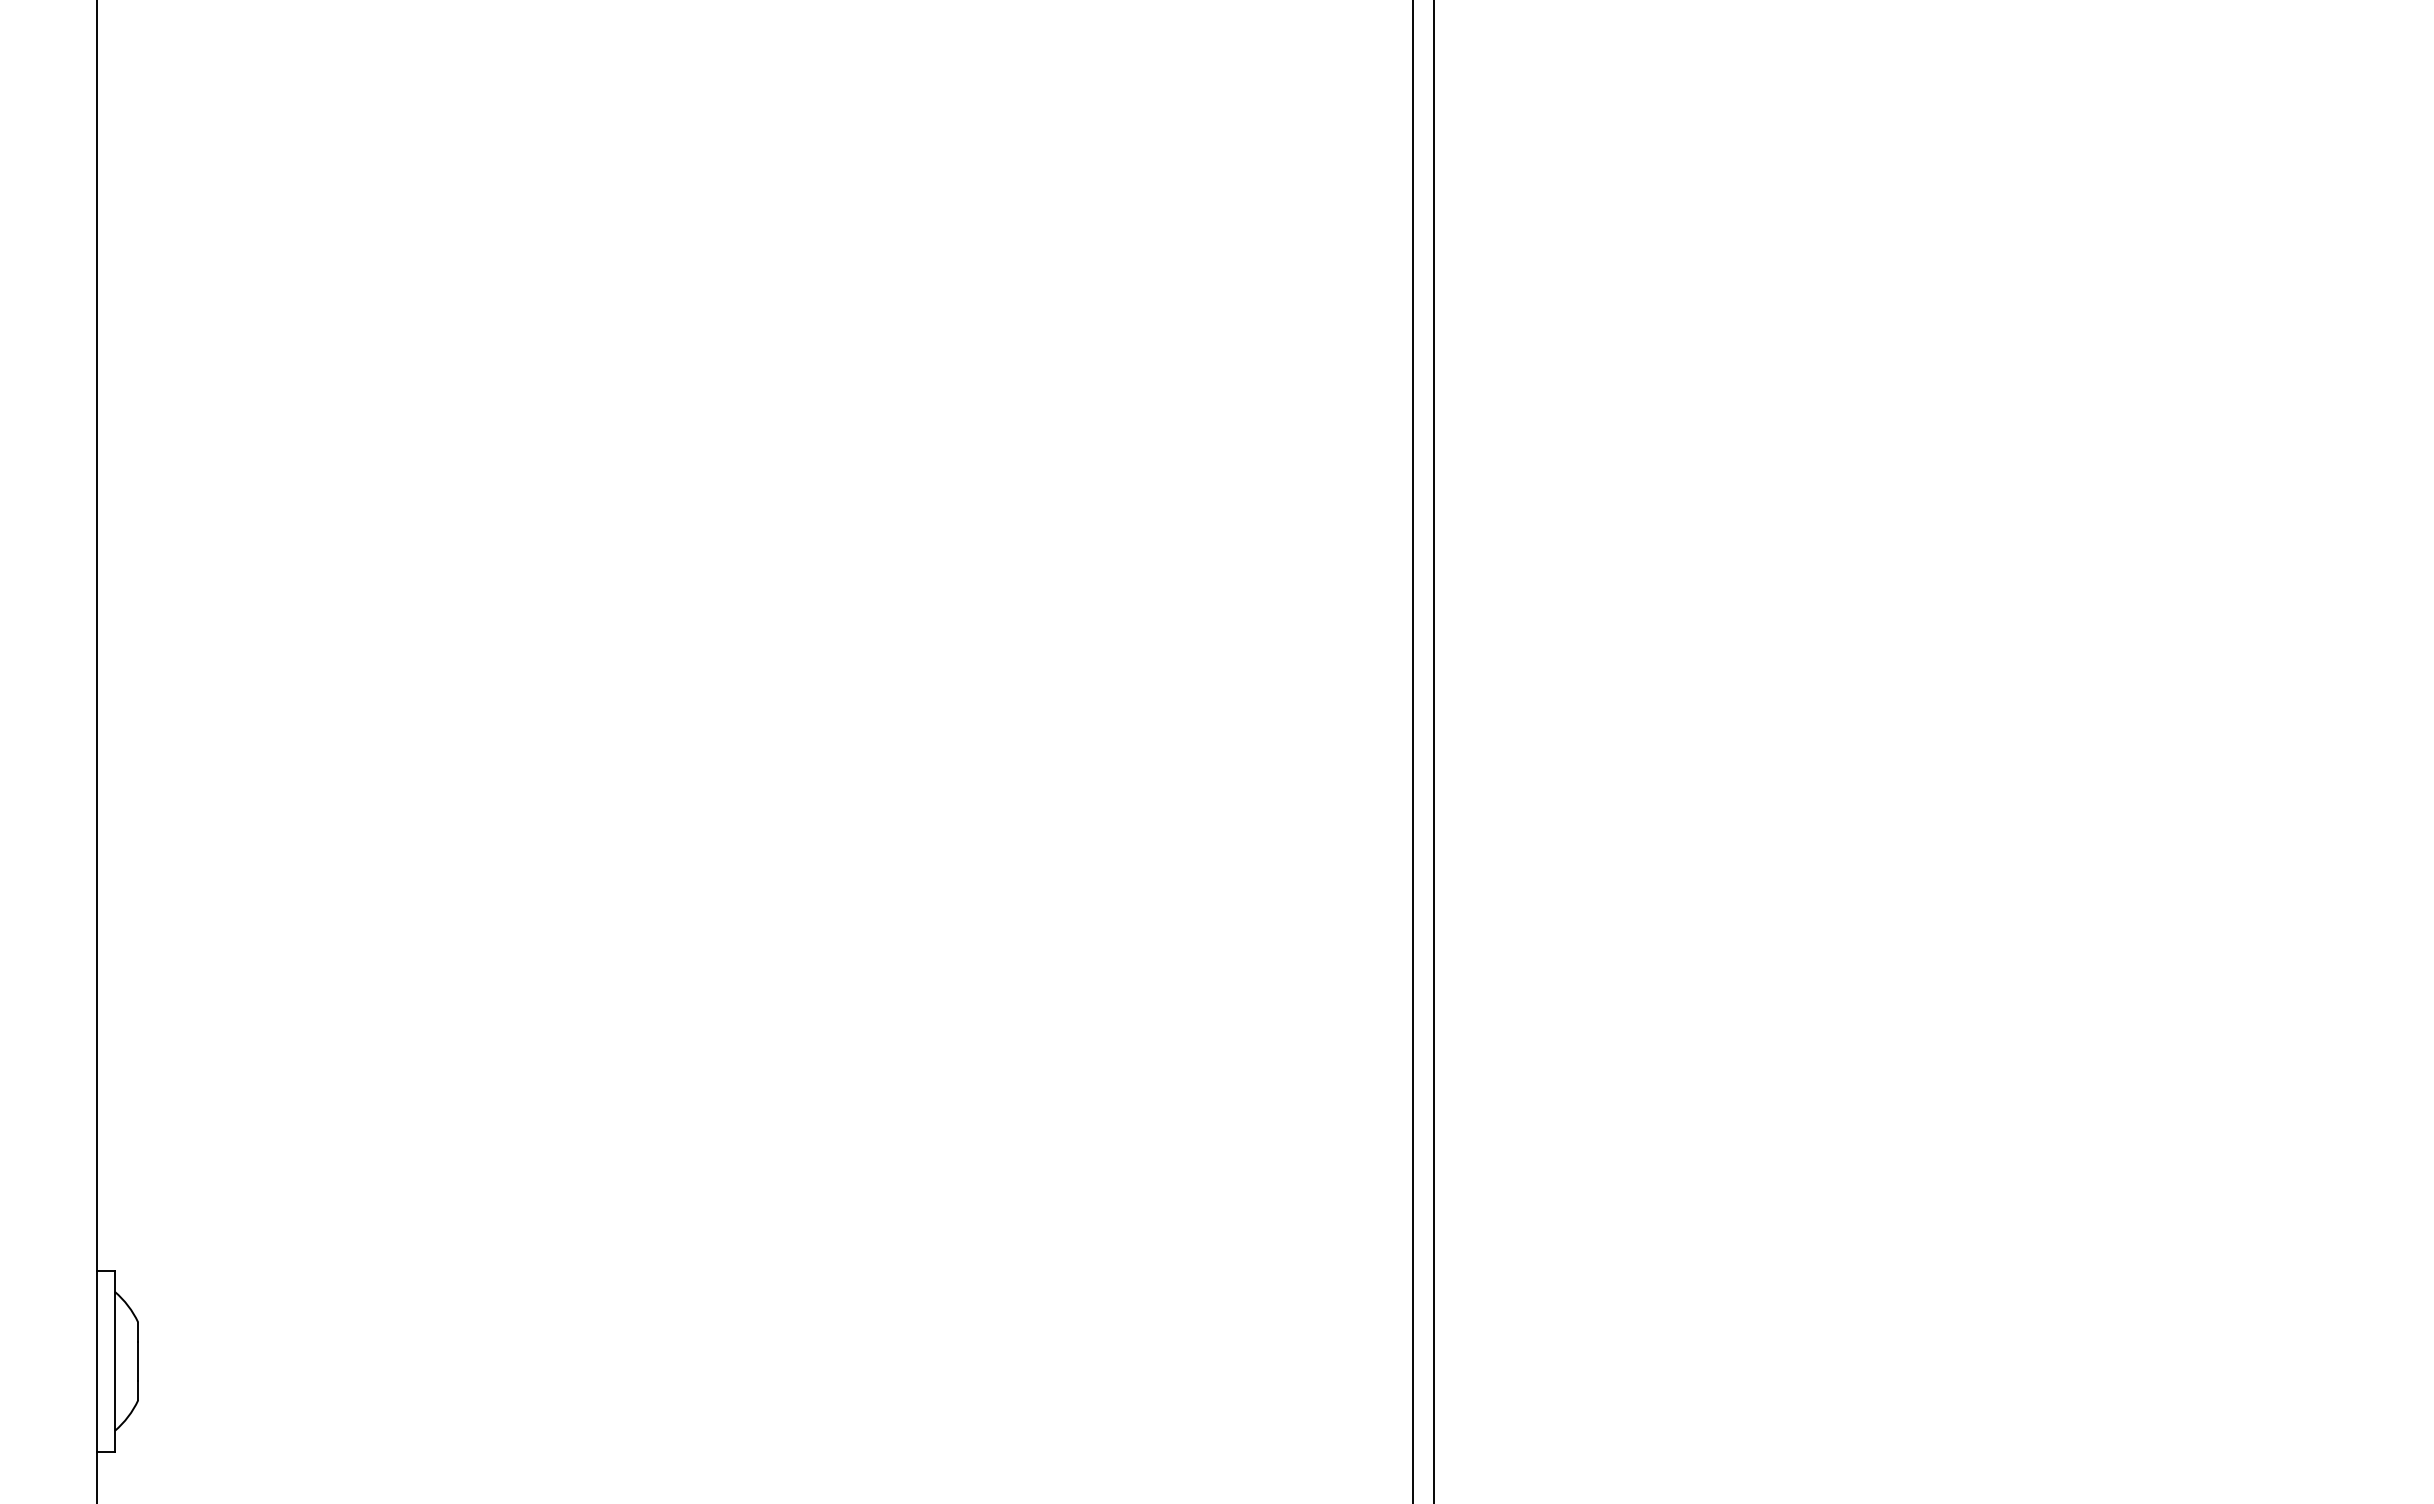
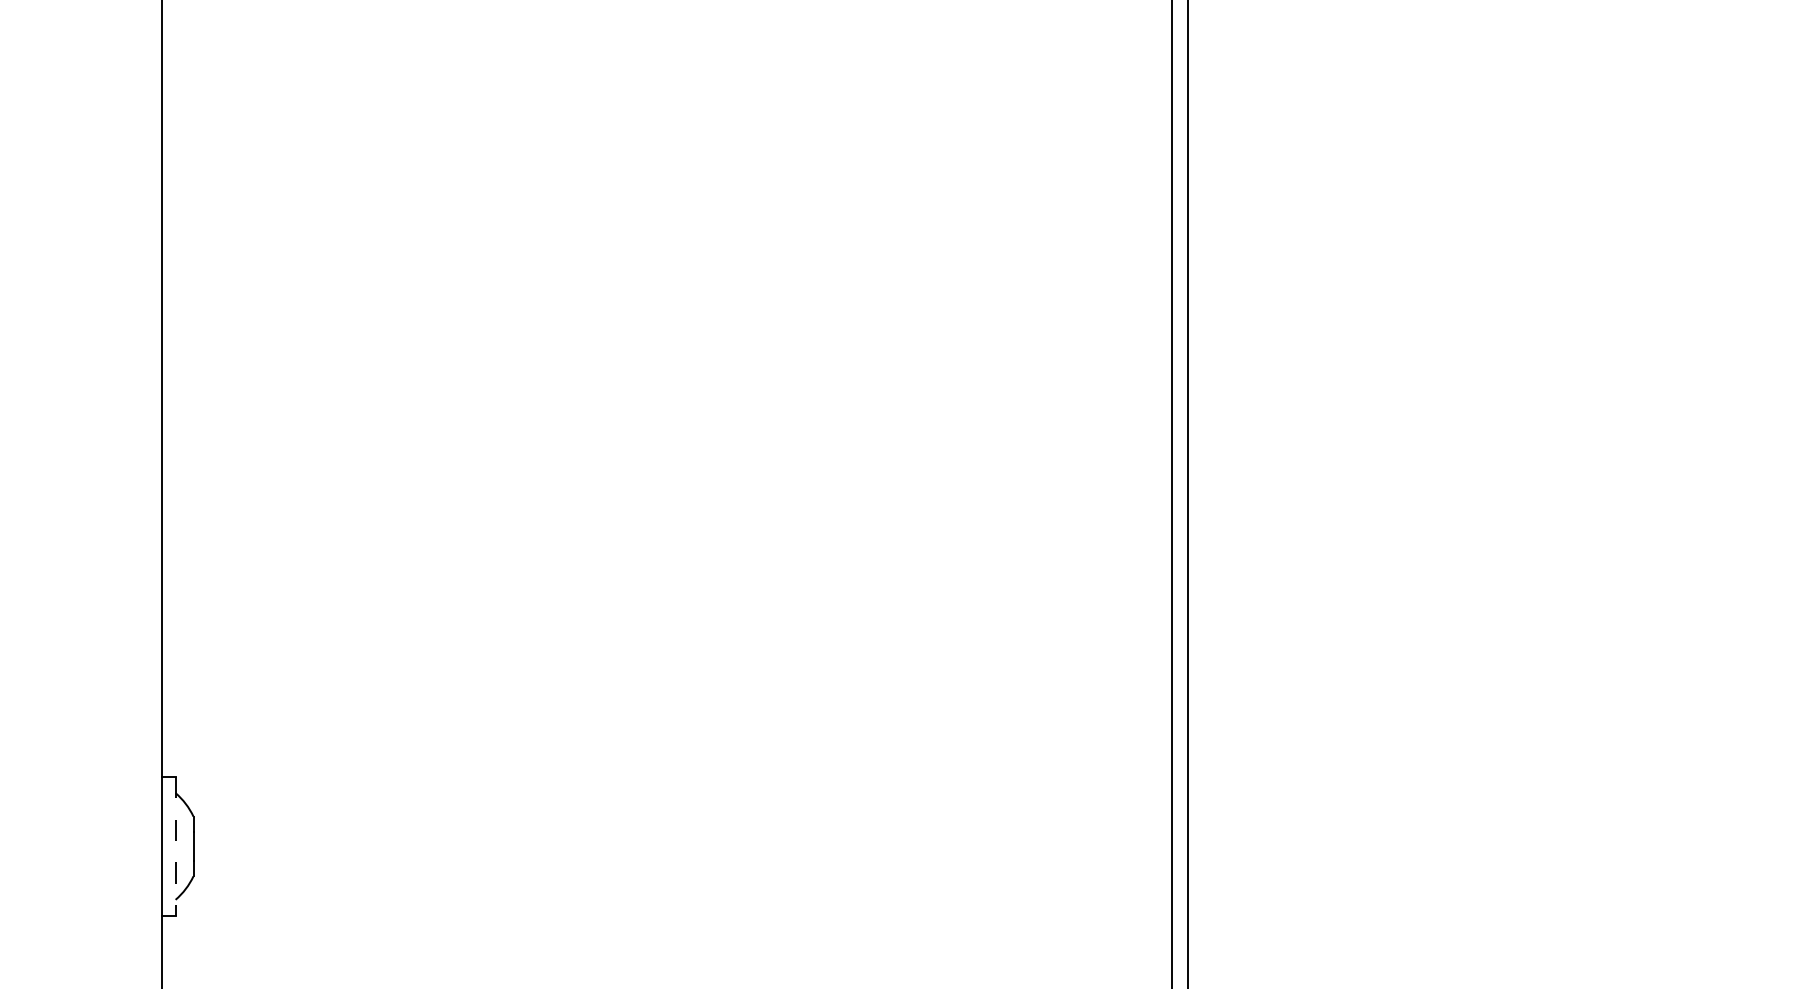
line: (114, 1361) -> (175, 846), solid -> dashed

